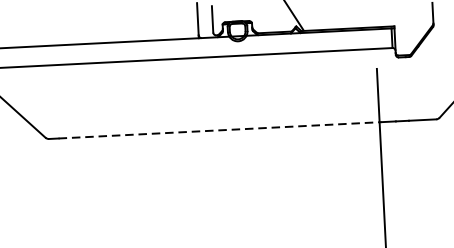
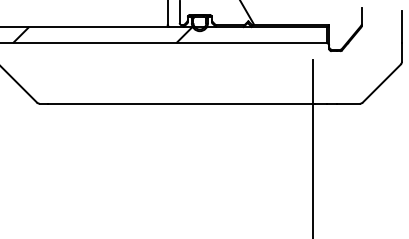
hatch: (120, 52) -> (102, 35), added
line: (220, 129) -> (181, 103), dashed -> solid

